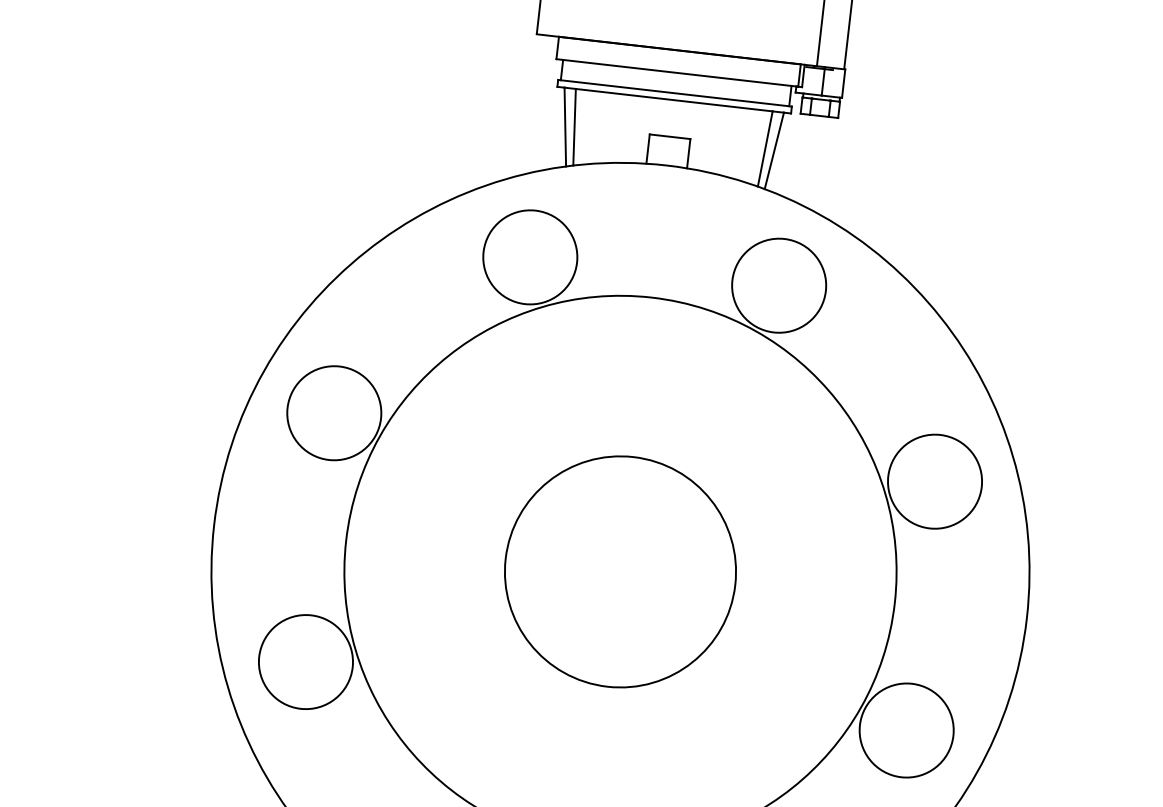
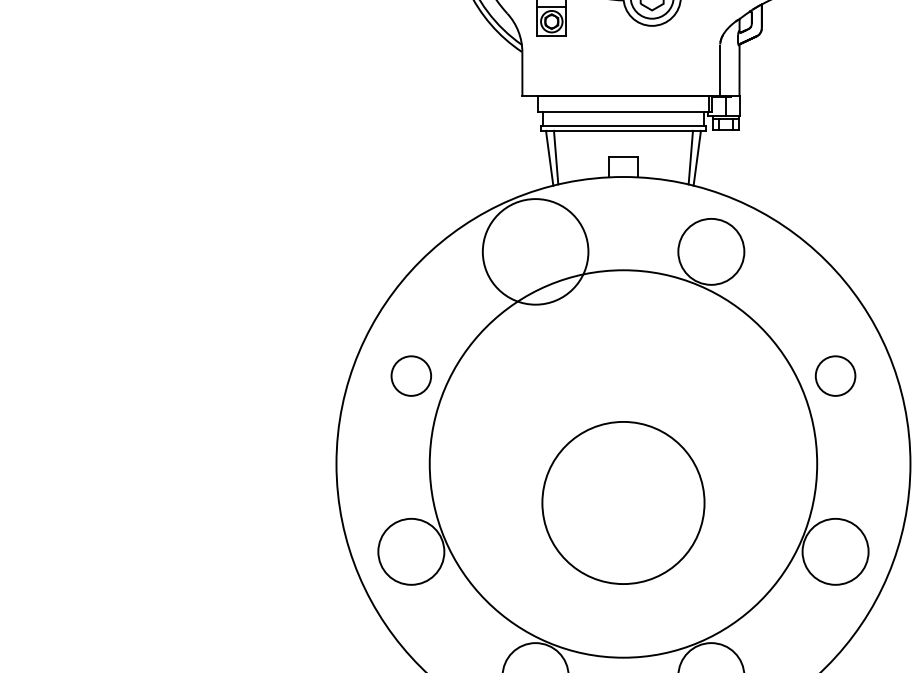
circle: (530, 256) -> (535, 251), size x1.6
circle: (334, 413) -> (411, 376), size x0.6
circle: (934, 482) -> (835, 376), size x0.6
circle: (620, 571) -> (623, 502), moved

